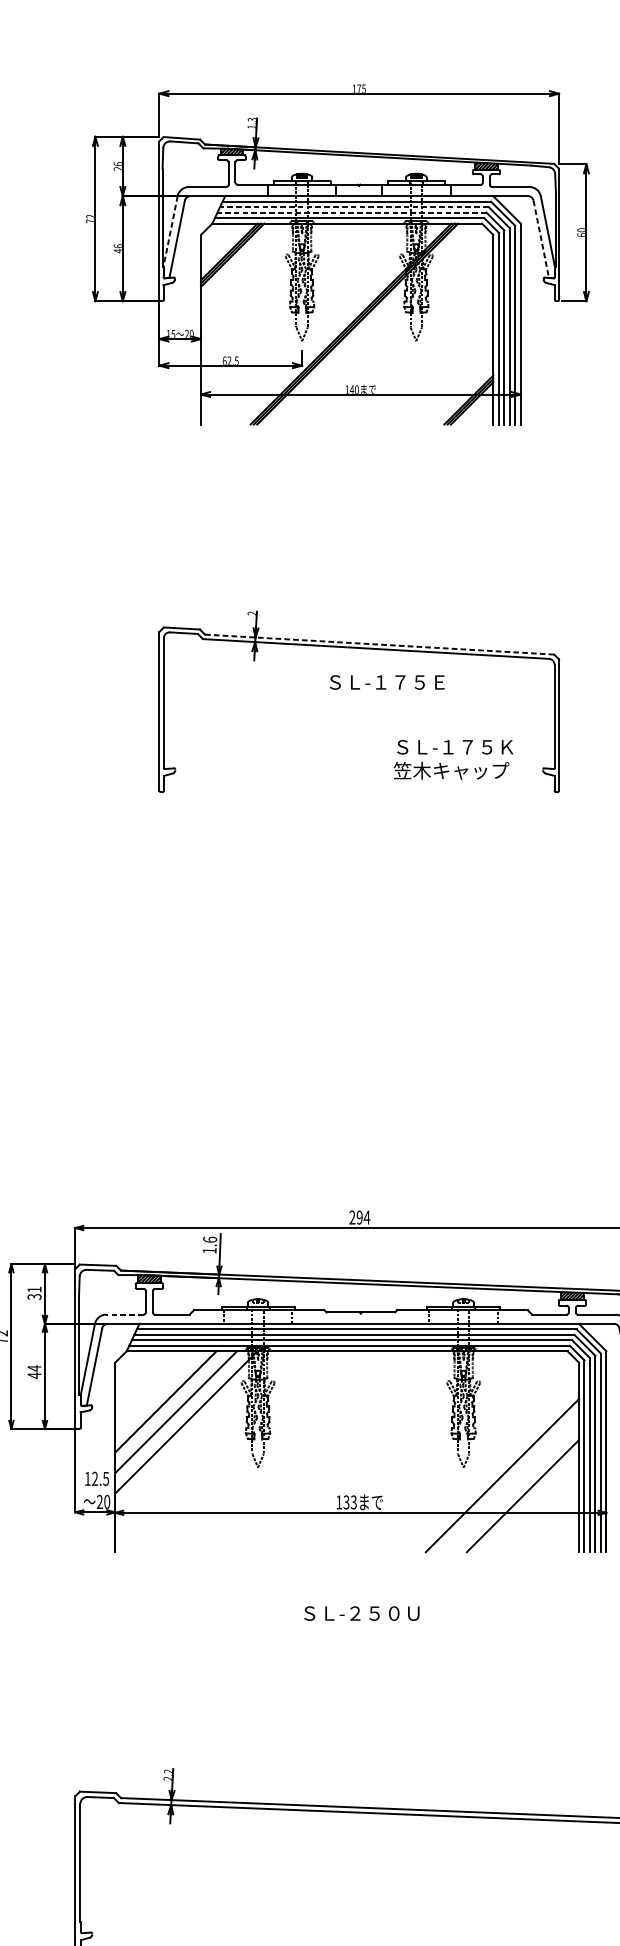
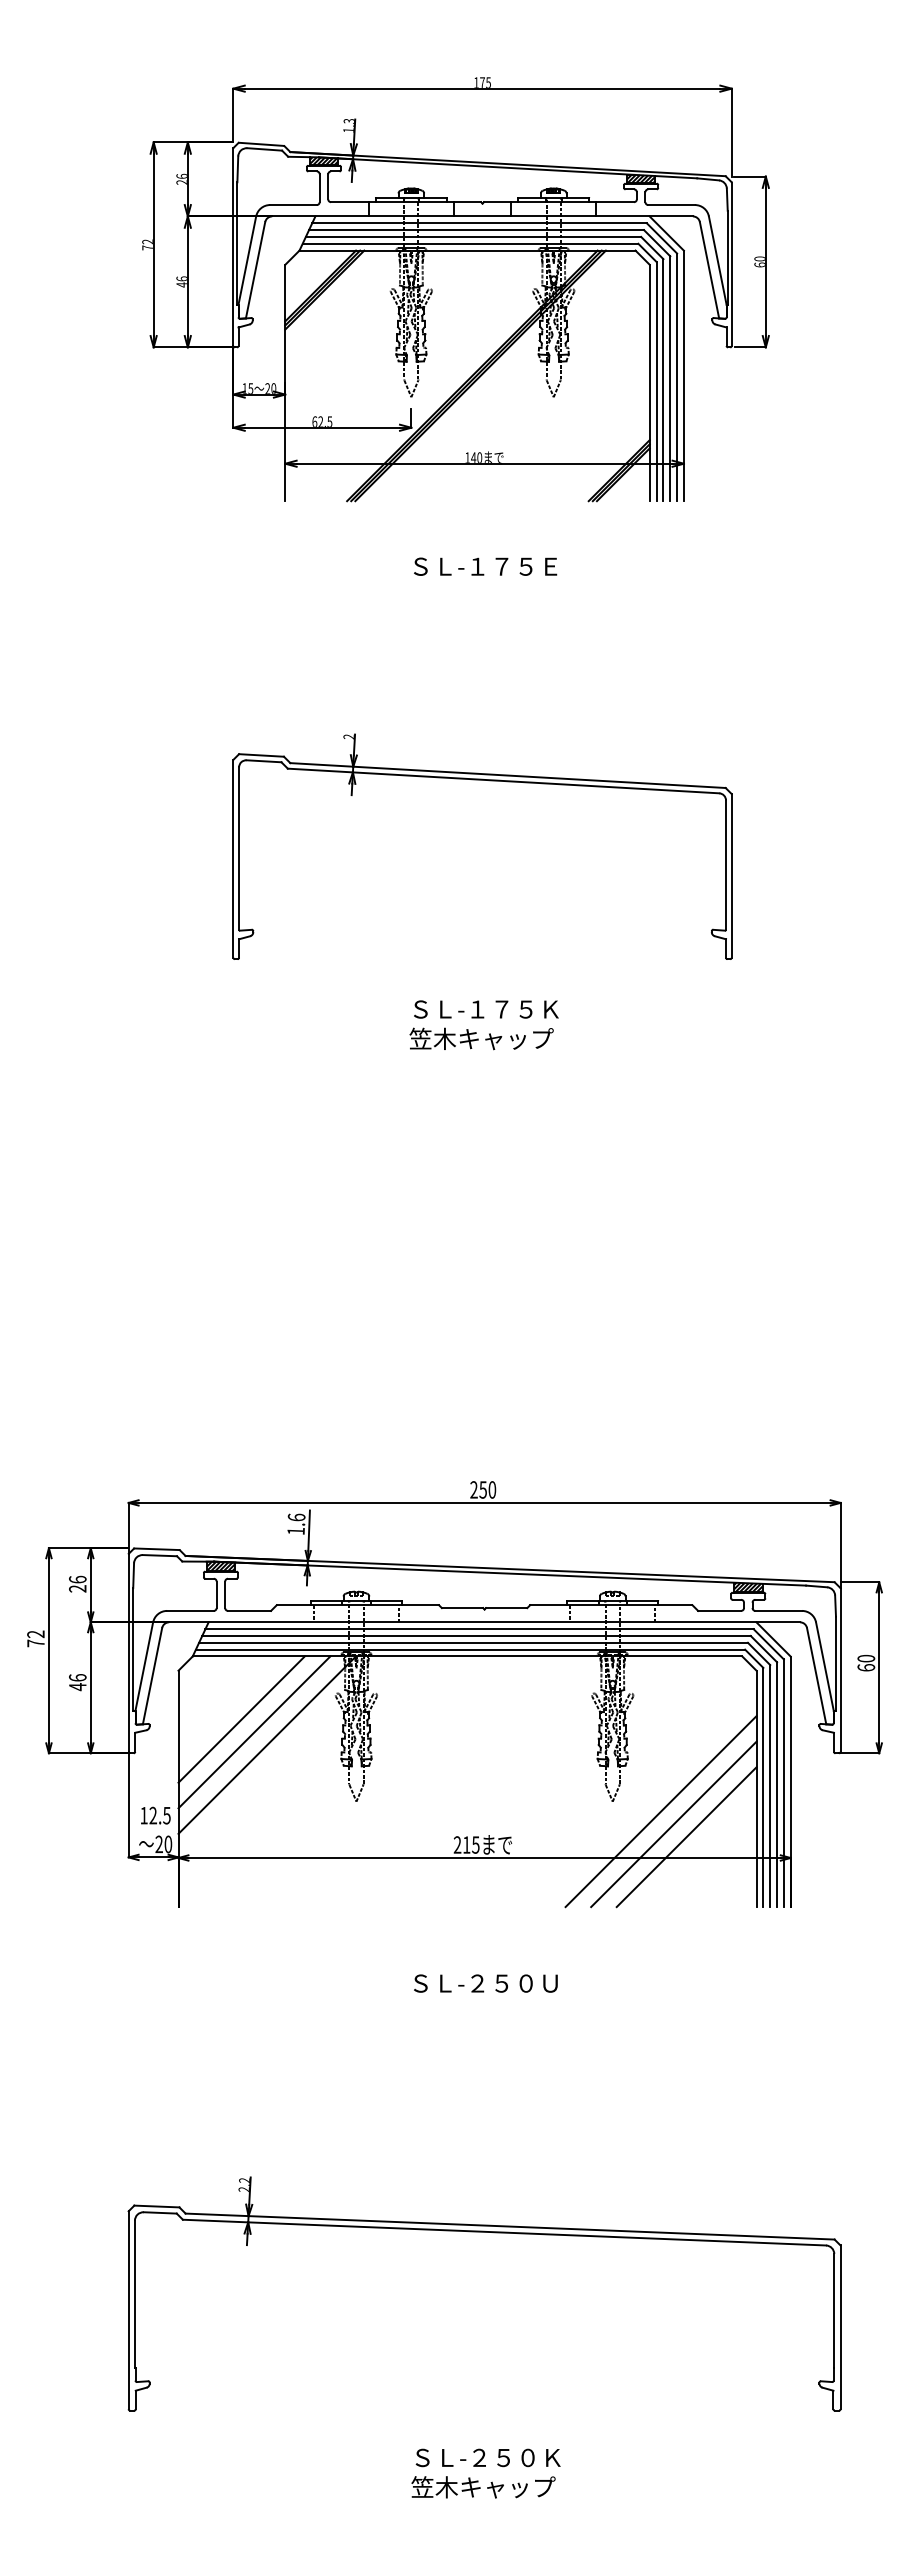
line: (354, 207) -> (476, 230), dashed -> solid
line: (351, 212) -> (473, 236), dashed -> solid
line: (170, 231) -> (247, 260), dashed -> solid
line: (541, 239) -> (709, 270), dashed -> solid
line: (379, 644) -> (507, 775), dashed -> solid
text: (387, 682) -> (485, 566), moved
text: (453, 760) -> (483, 1025), moved
text: (363, 1217) -> (487, 1489), 294 -> 250
text: (34, 1292) -> (77, 1583), 31 -> 26
line: (124, 1314) -> (189, 1610), dashed -> solid
text: (34, 1368) -> (77, 1677), 44 -> 46
line: (512, 1485) -> (673, 1824), added
text: (346, 1502) -> (466, 1844), 133 -> 215

